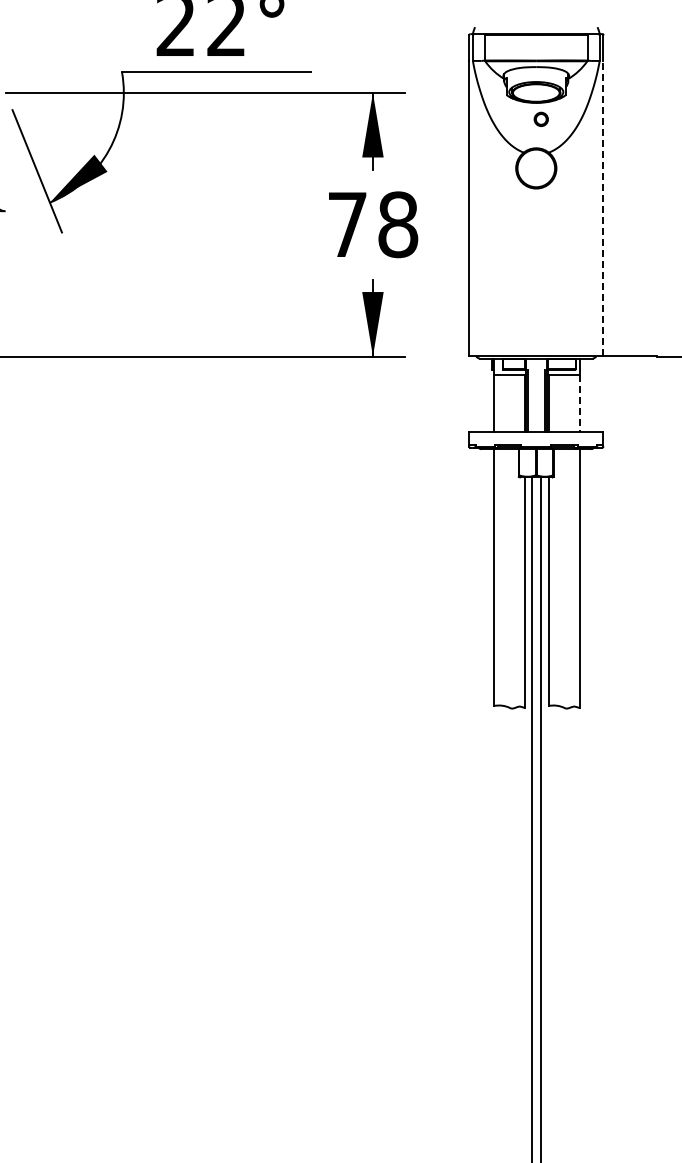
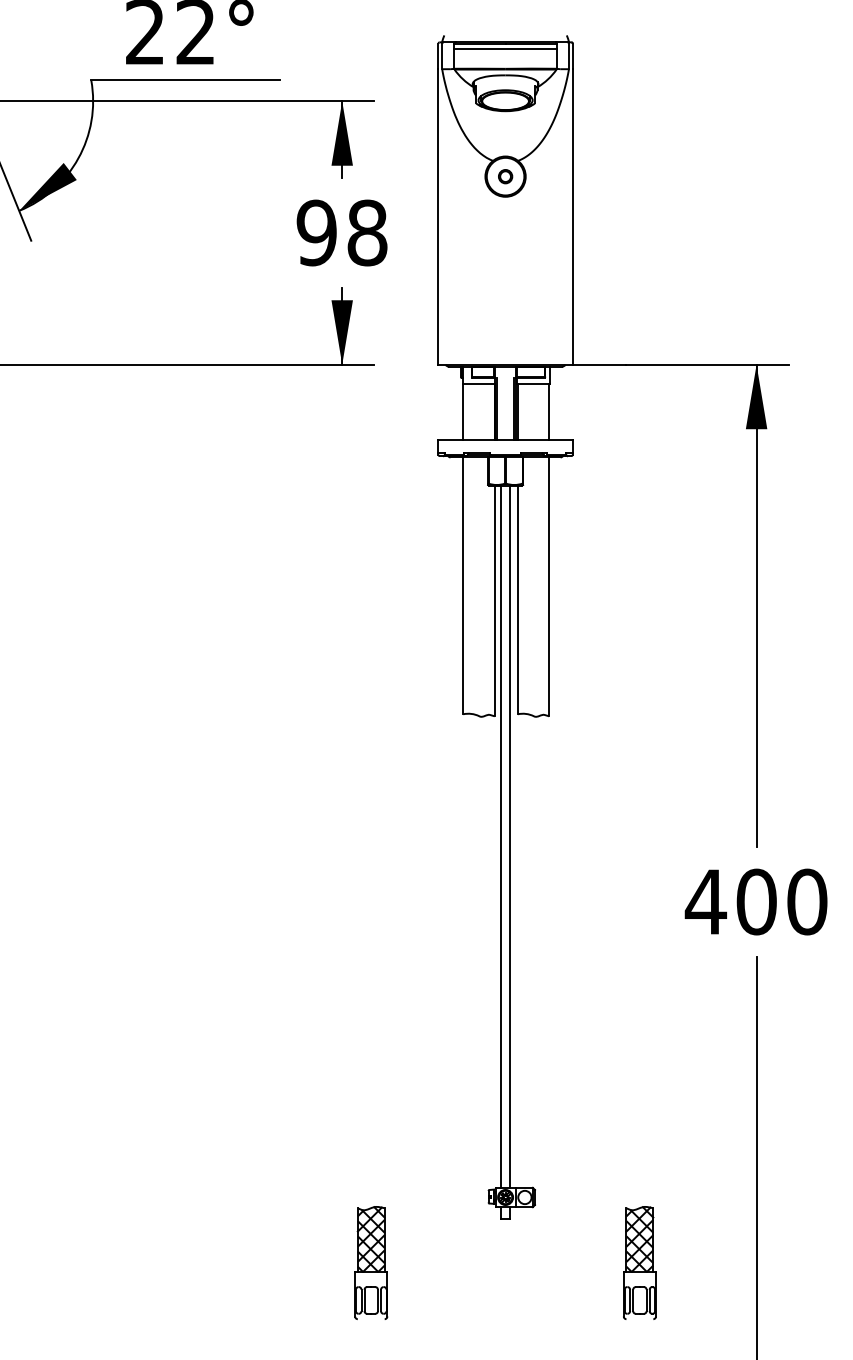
line: (536, 41) -> (505, 49), added
part: (541, 119) -> (505, 176), moved
line: (603, 208) -> (572, 216), dashed -> solid
text: (347, 224) -> (316, 232), 78 -> 98
line: (580, 404) -> (549, 412), dashed -> solid

